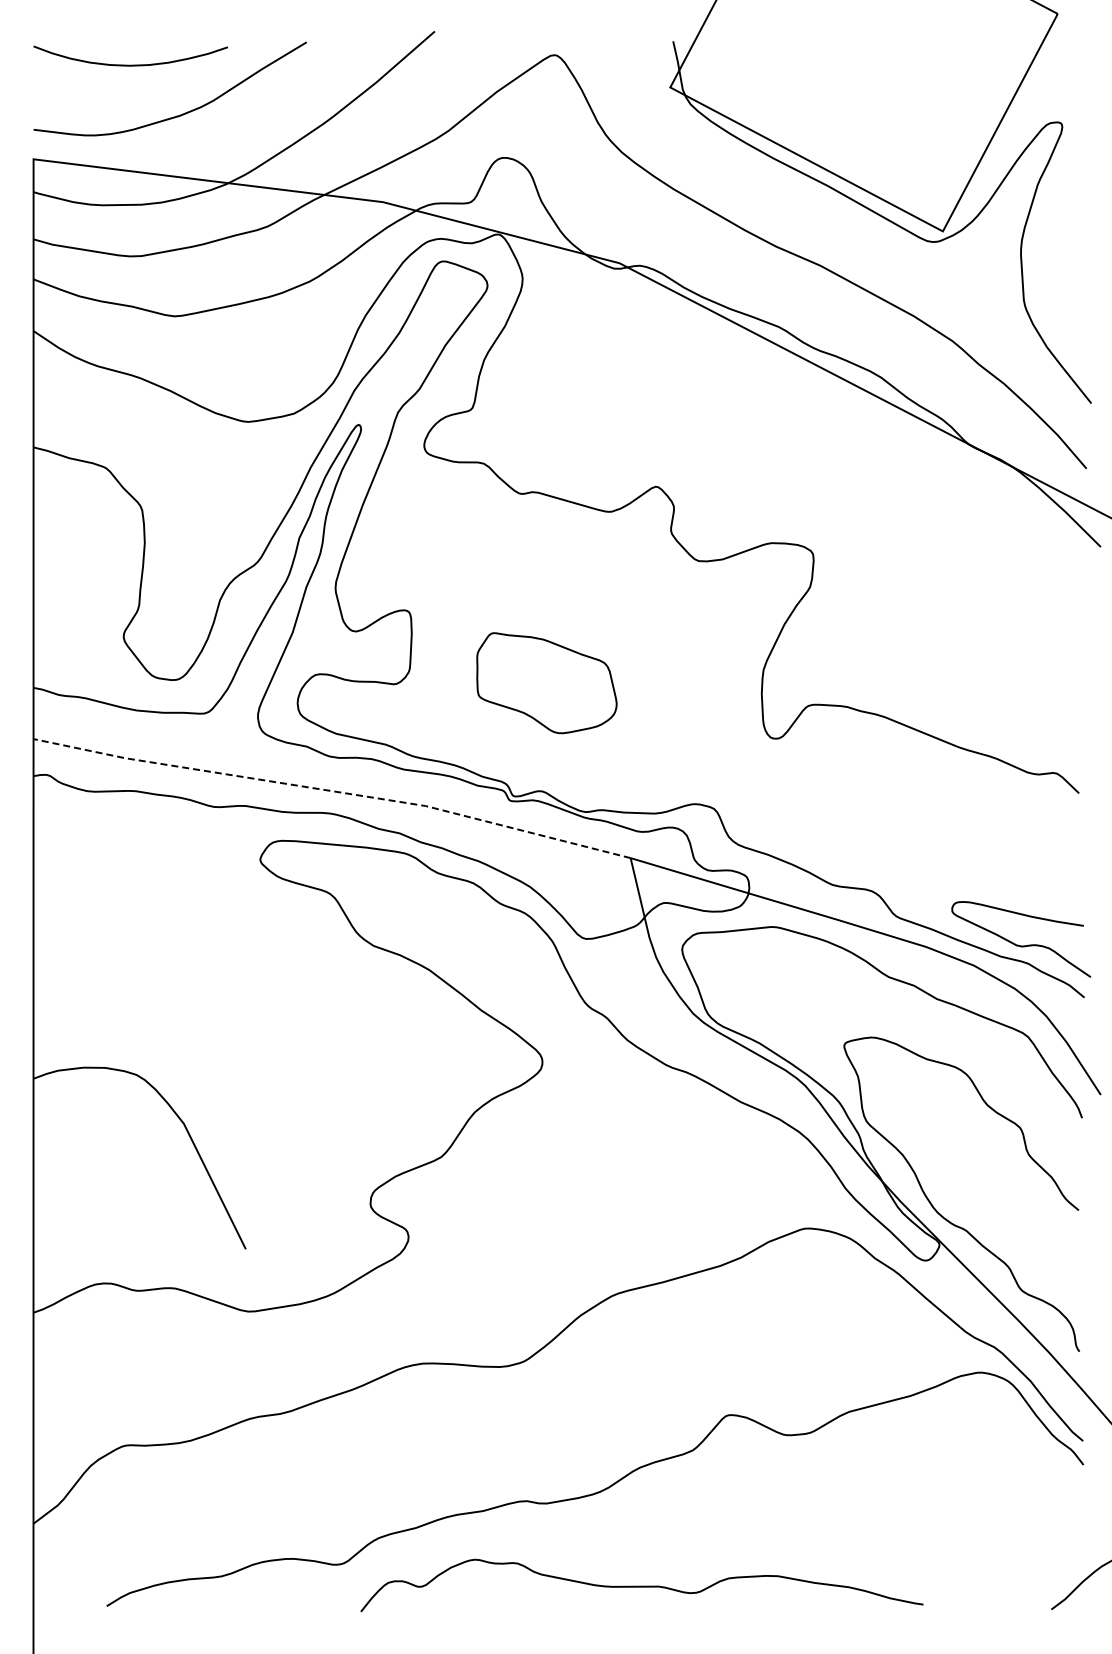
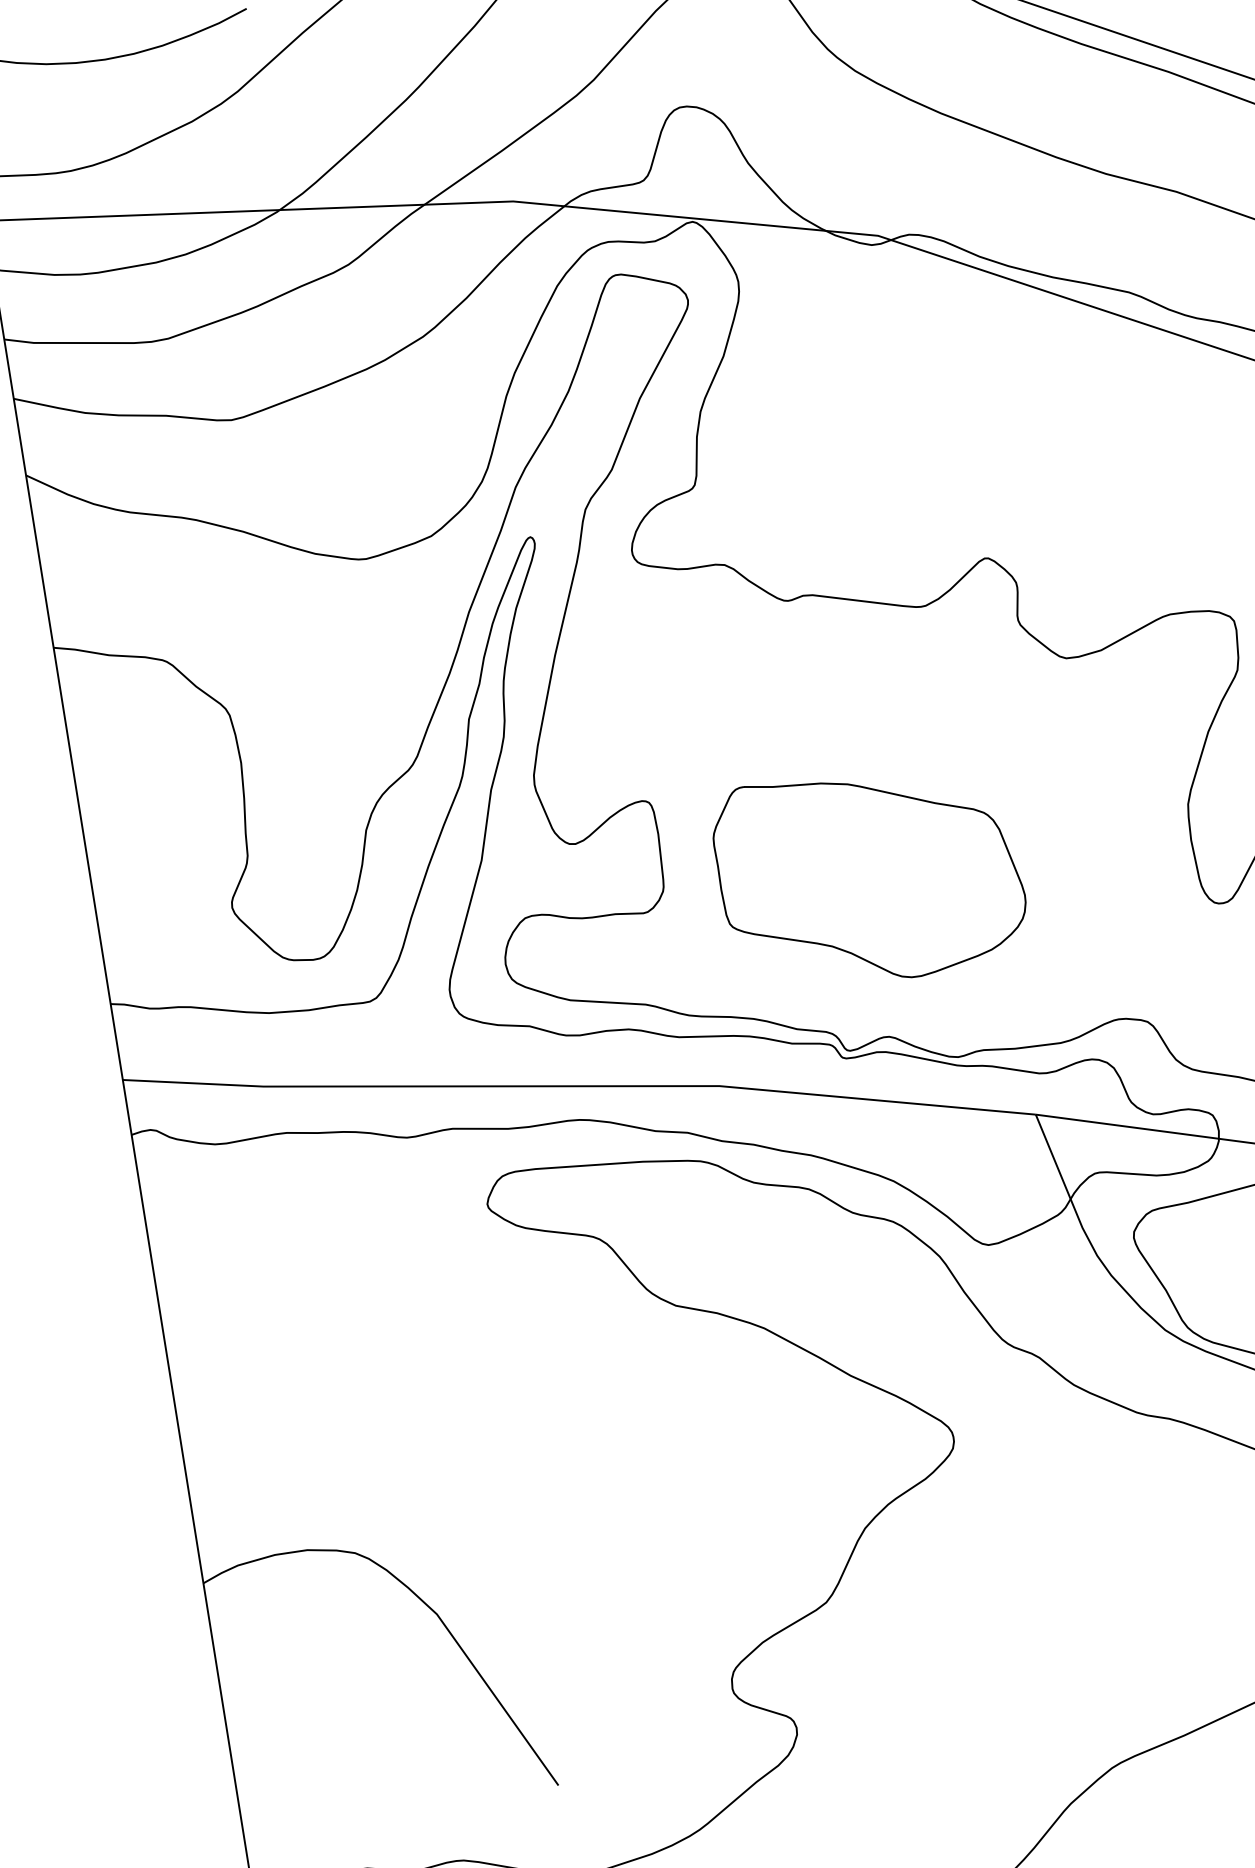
part: (546, 682) -> (869, 874), size x1.43
line: (333, 791) -> (579, 1086), dashed -> solid

